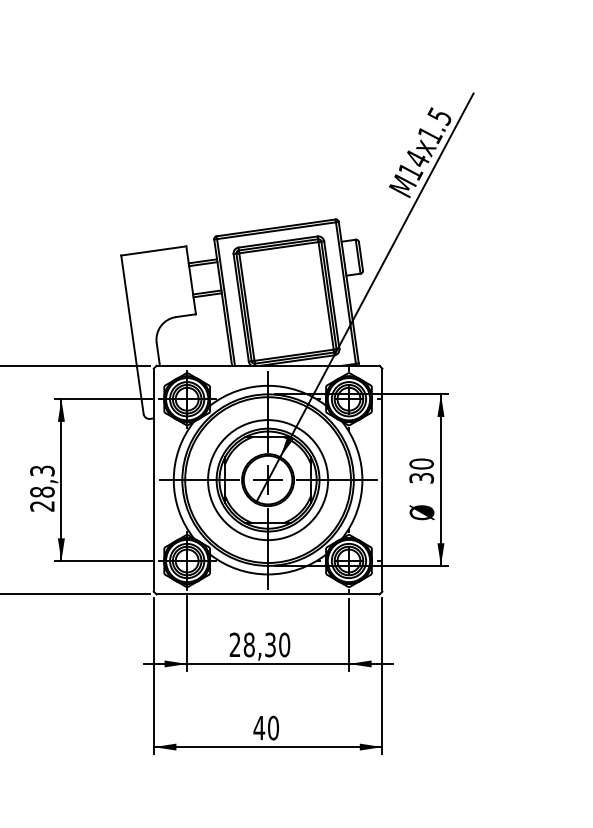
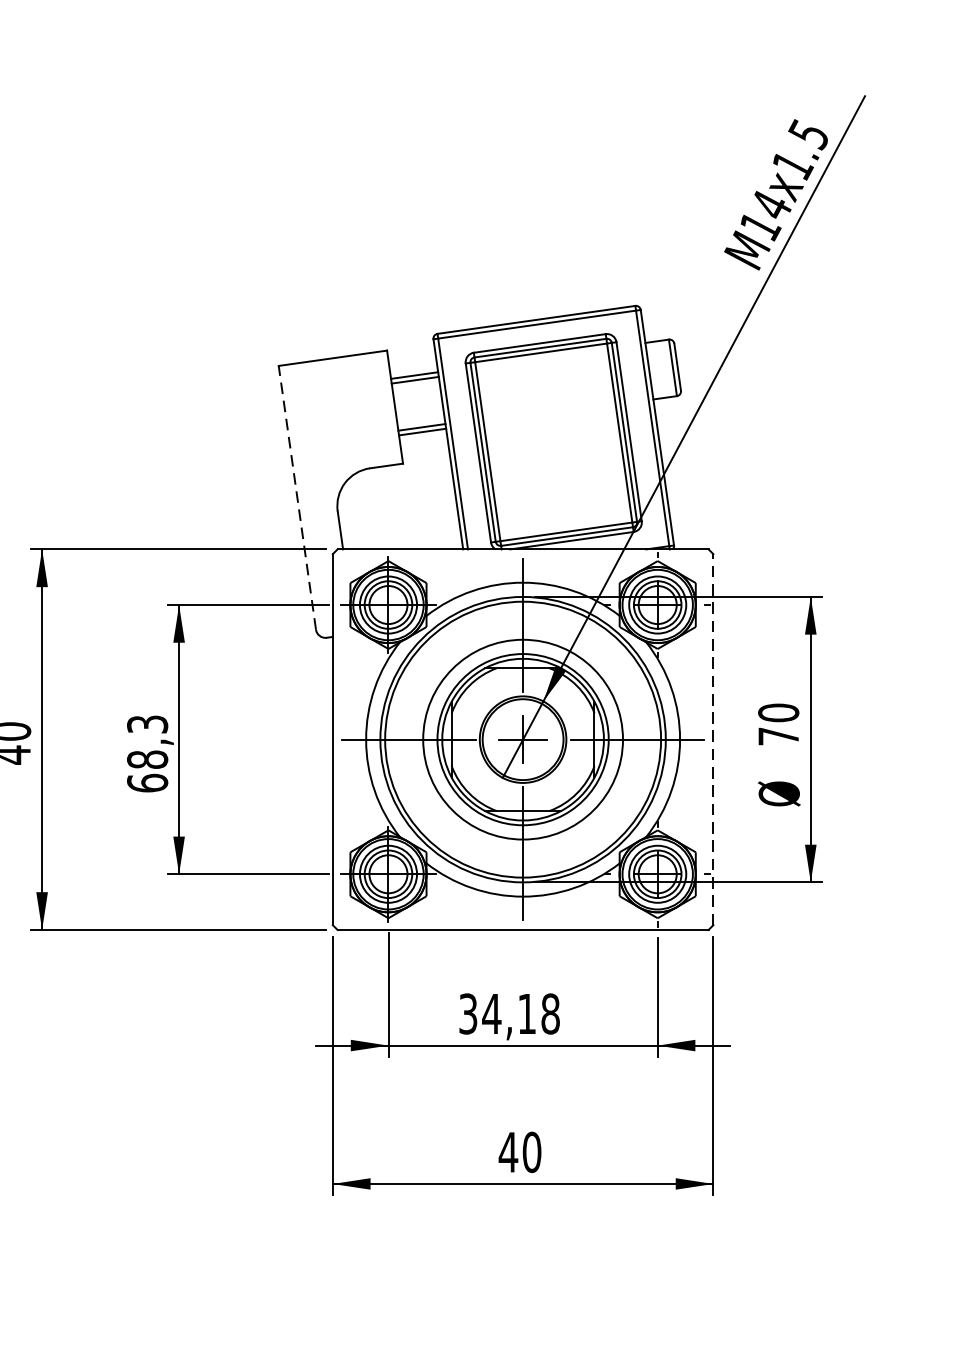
line: (132, 334) -> (297, 497), solid -> dashed
text: (421, 478) -> (778, 736), 30 -> 70
line: (382, 479) -> (713, 738), solid -> dashed
text: (42, 505) -> (147, 781), 28,3 -> 68,3
text: (259, 644) -> (508, 1013), 28,30 -> 34,18

